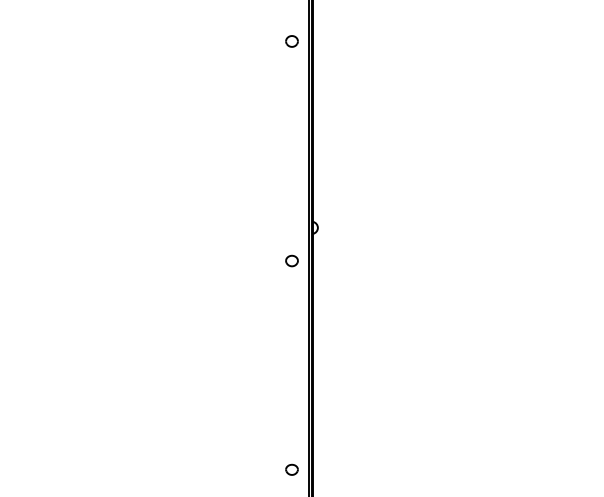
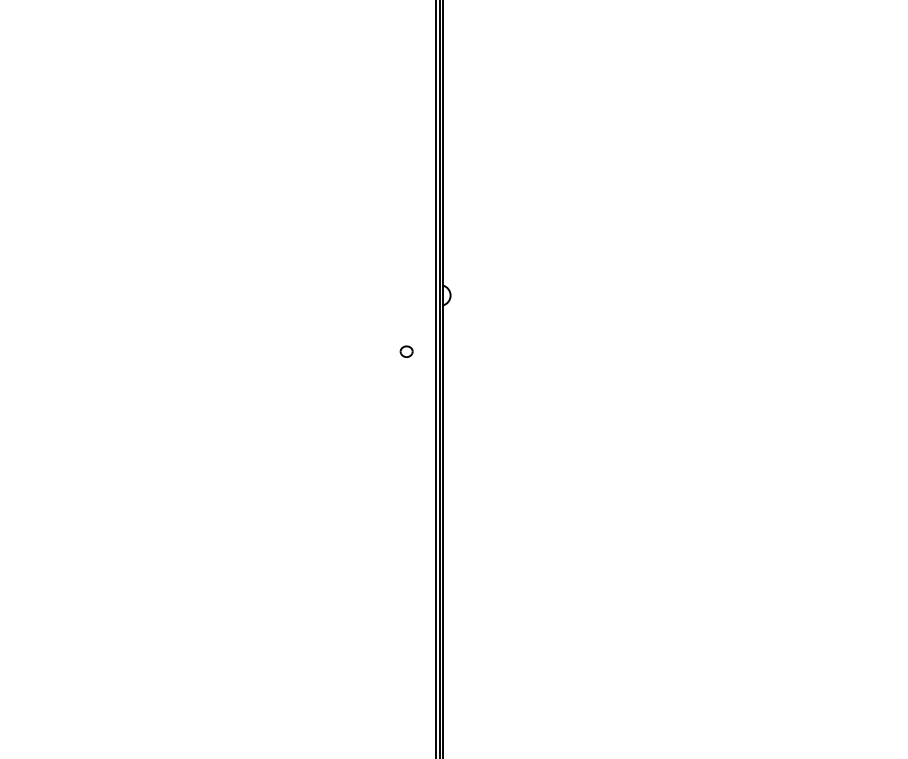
part: (291, 260) -> (405, 350), size x0.6
part: (291, 469) -> (405, 705), removed

